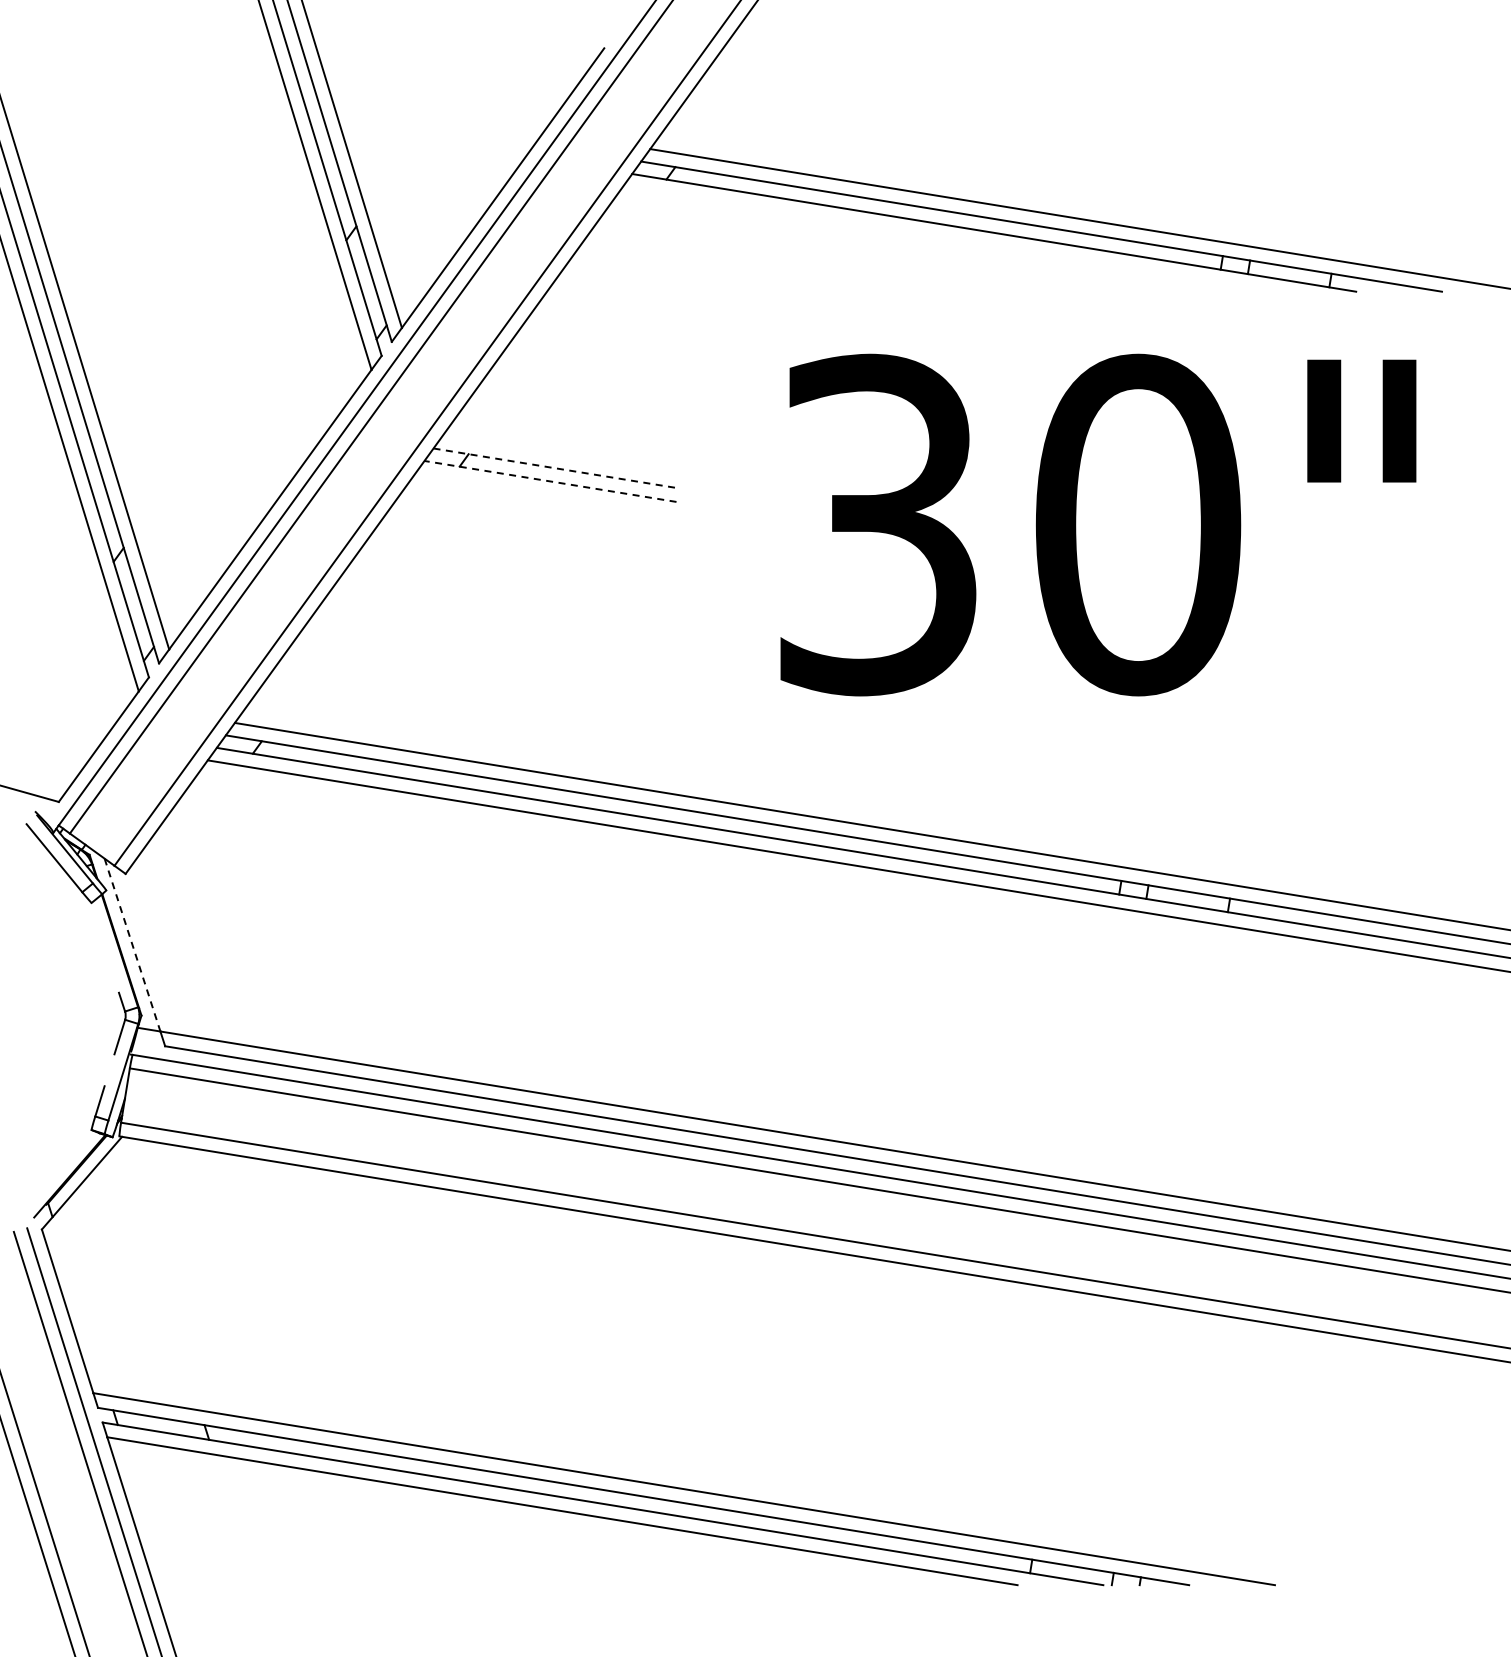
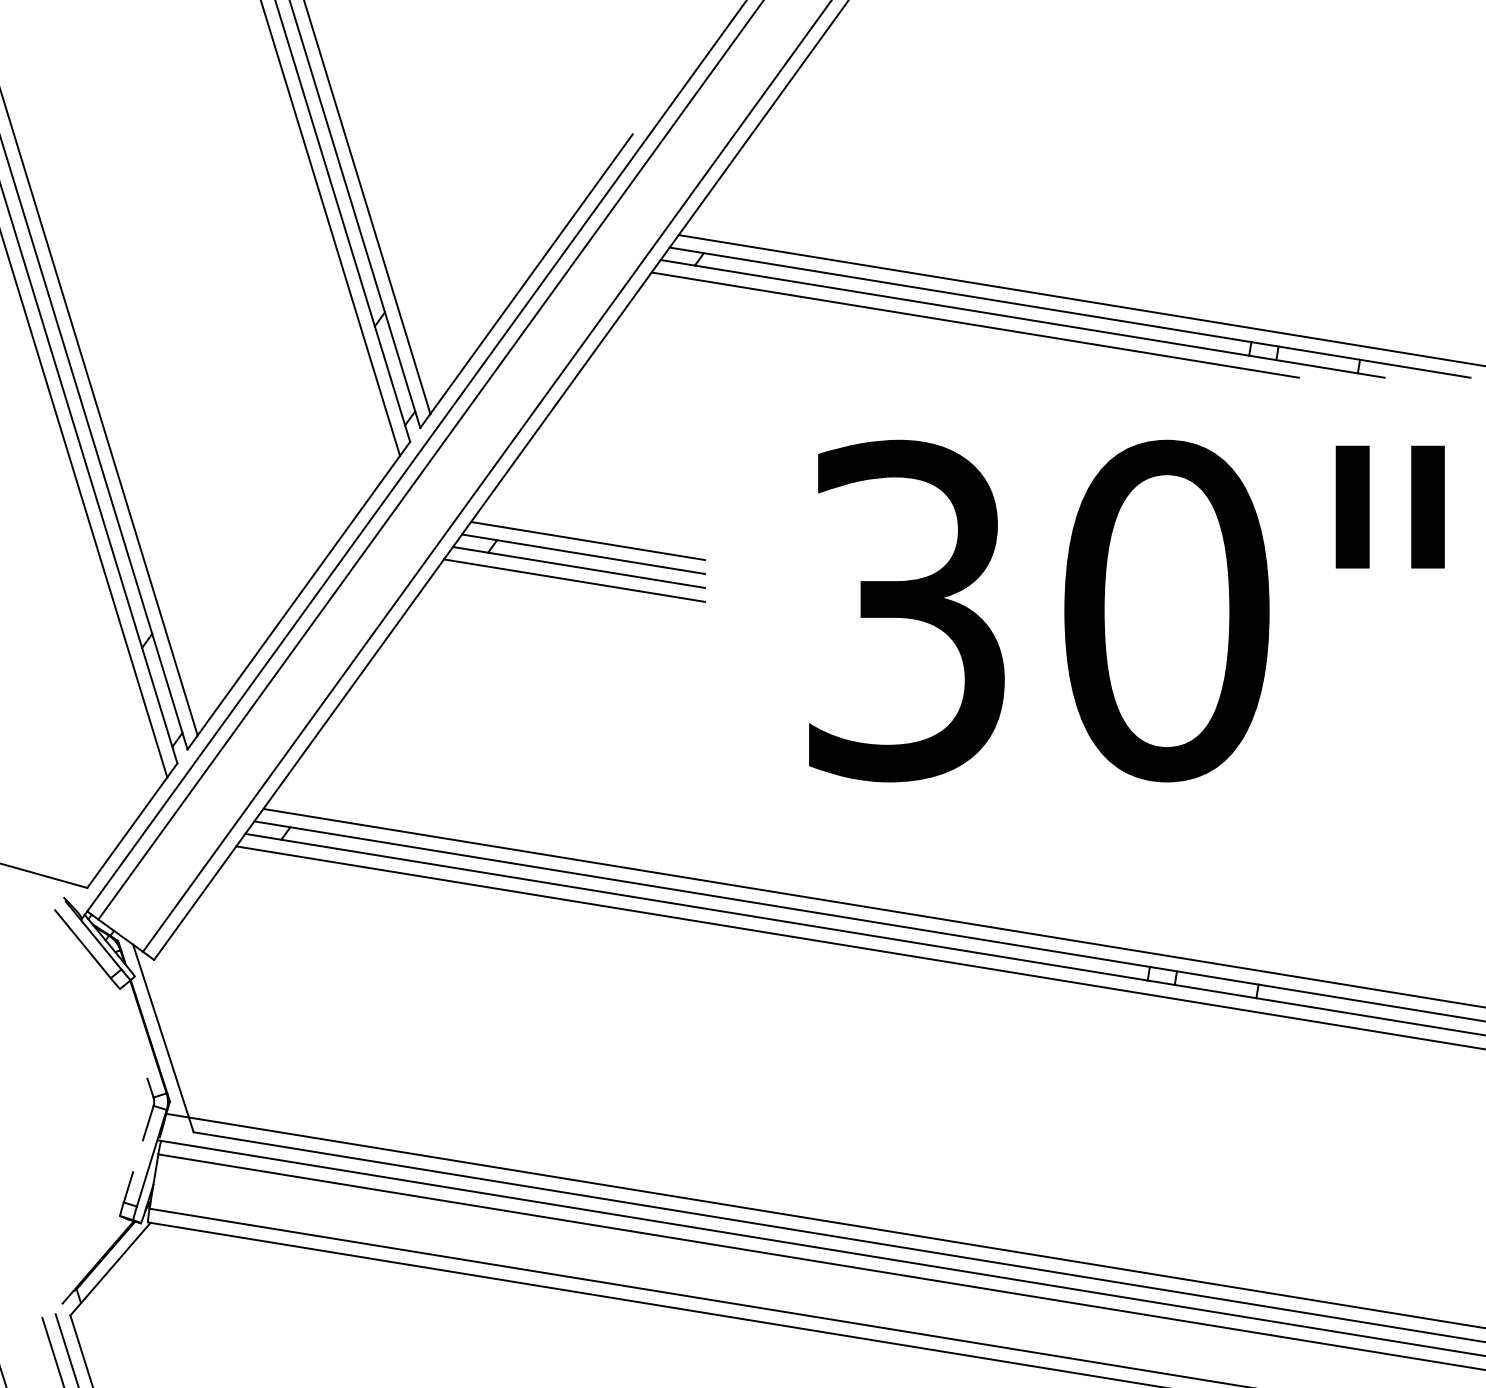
line: (946, 238) -> (974, 324), added
line: (559, 455) -> (587, 541), added
line: (555, 468) -> (583, 554), dashed -> solid
line: (550, 481) -> (578, 567), dashed -> solid
line: (545, 494) -> (573, 580), added
line: (132, 945) -> (160, 1031), dashed -> solid

